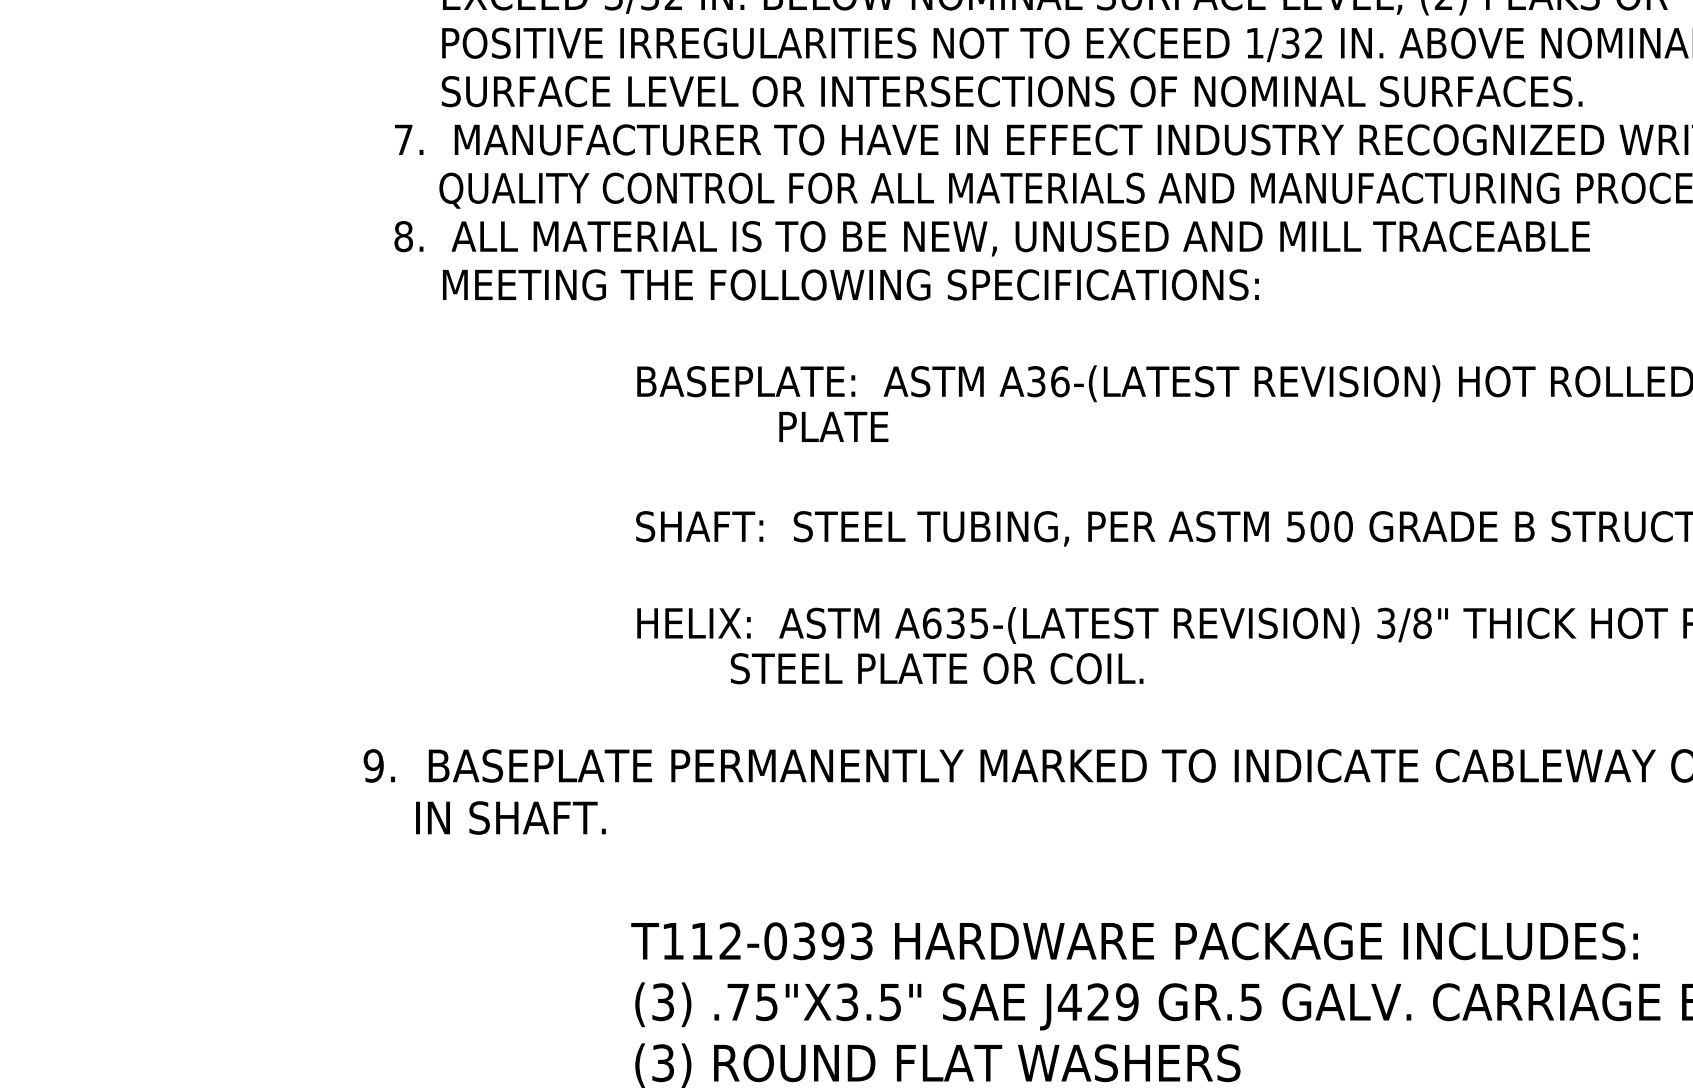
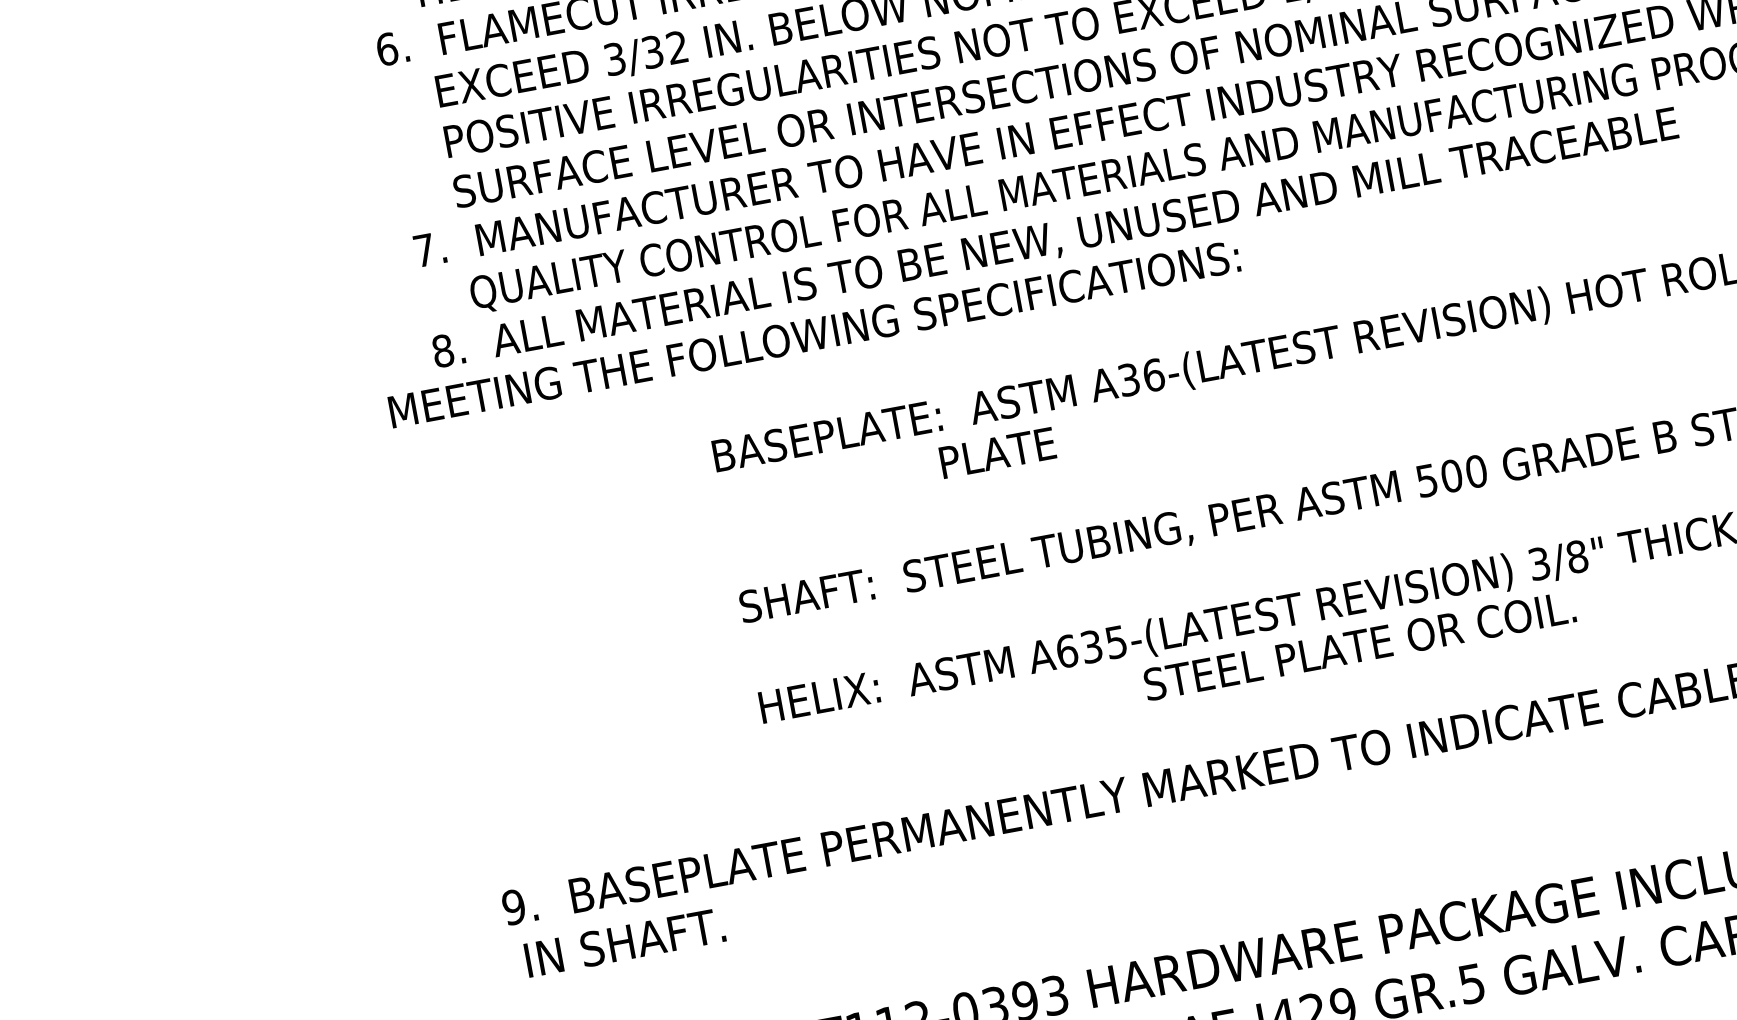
text: (850, 284) -> (814, 333), moved
text: (833, 426) -> (997, 452), moved
text: (936, 668) -> (1359, 645), moved
text: (510, 817) -> (624, 942), moved

